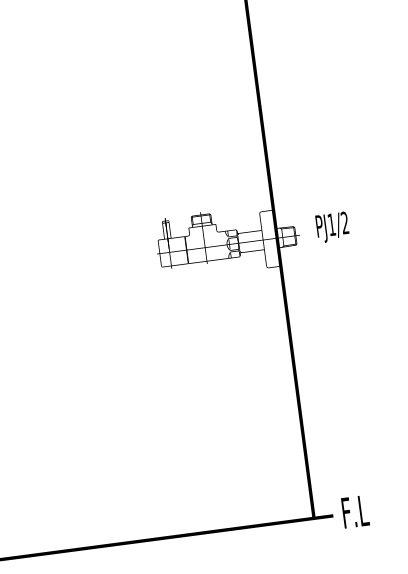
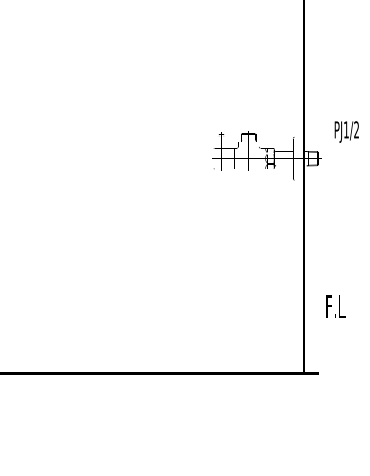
text: (332, 226) -> (346, 131), moved
text: (355, 511) -> (335, 306), moved

